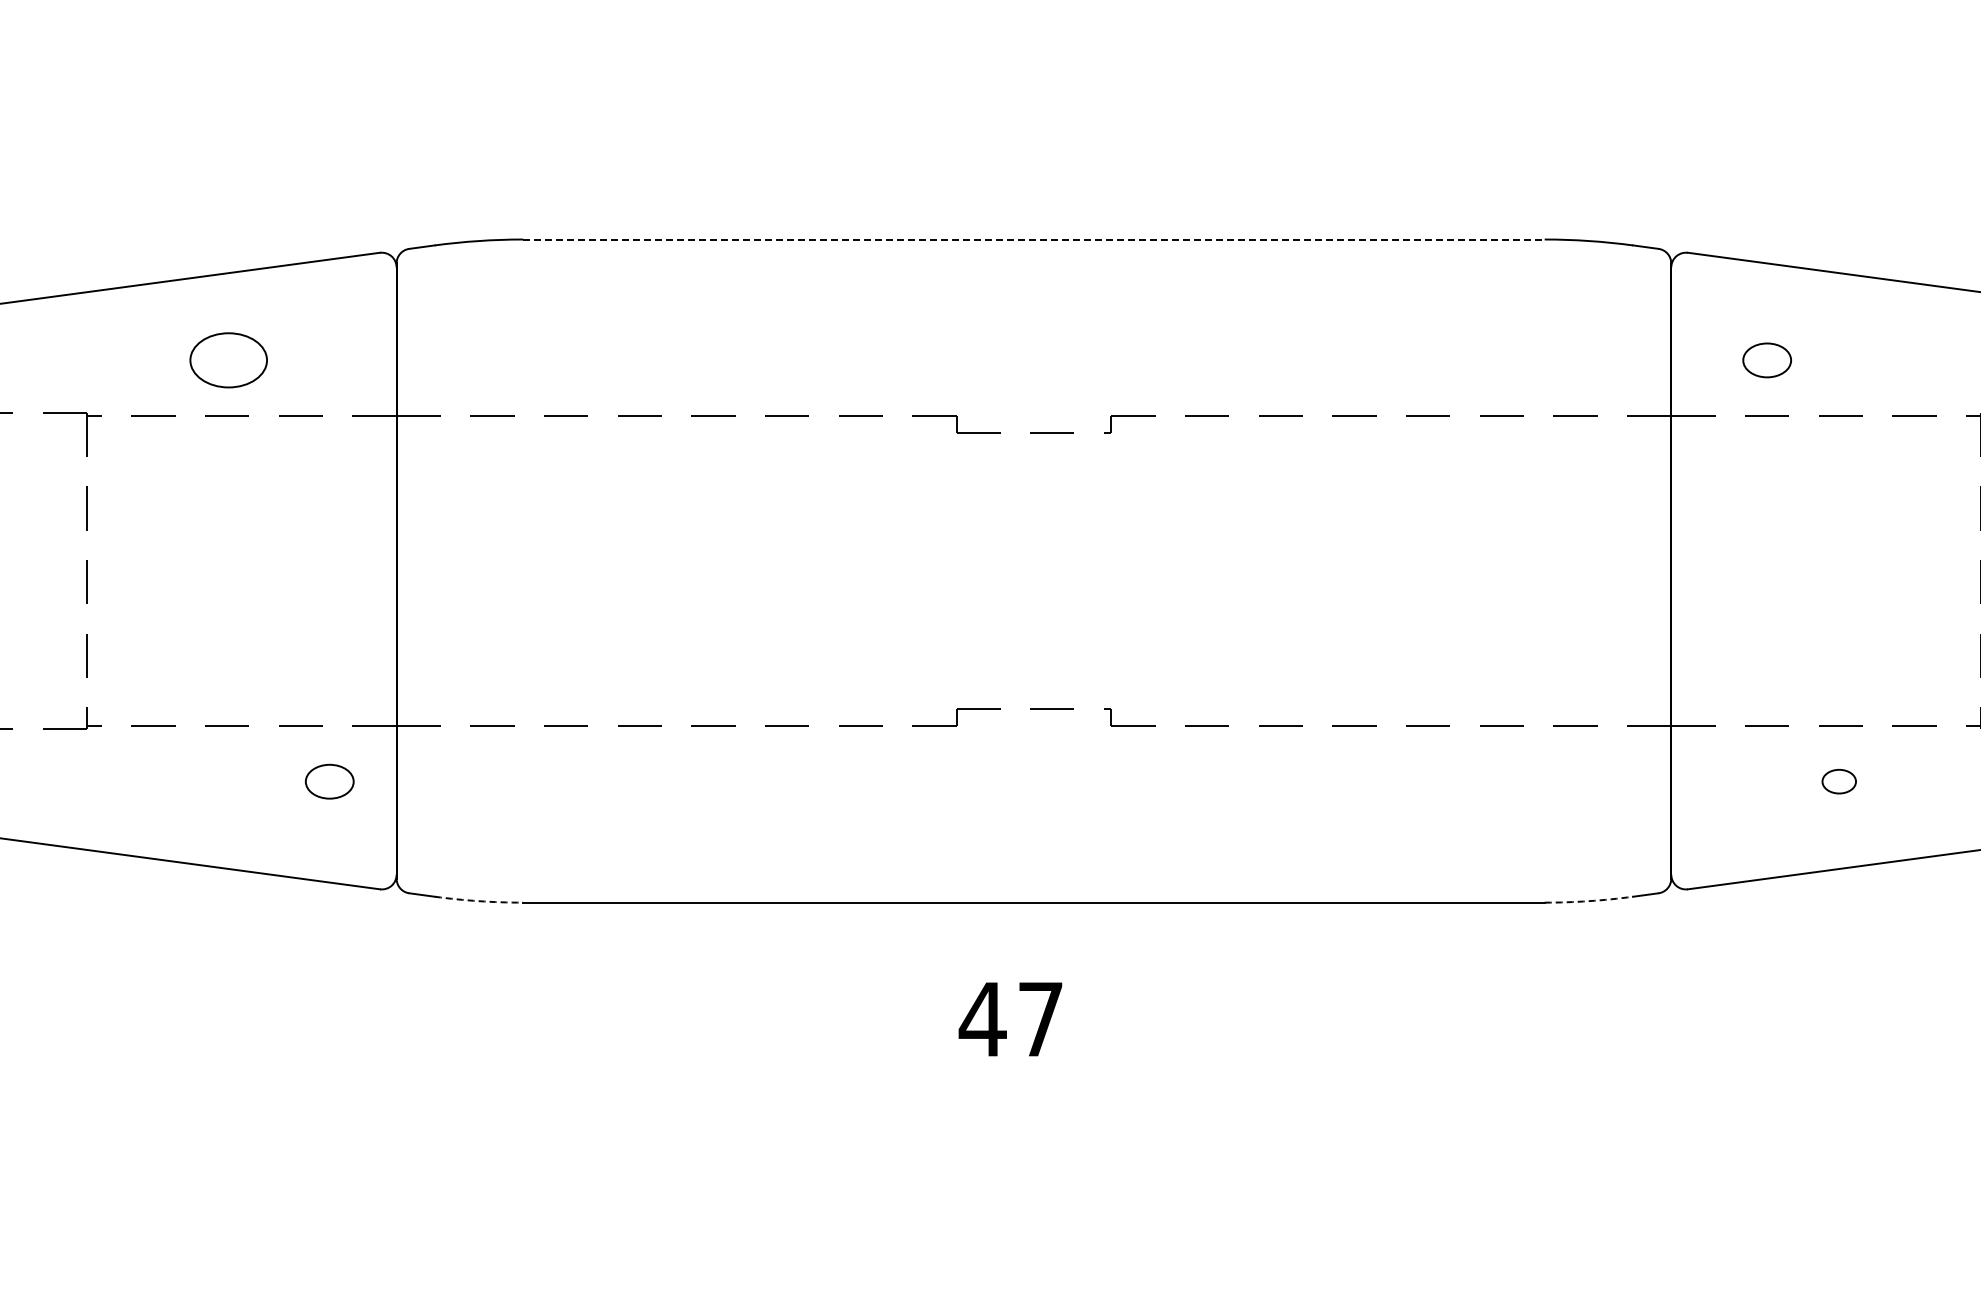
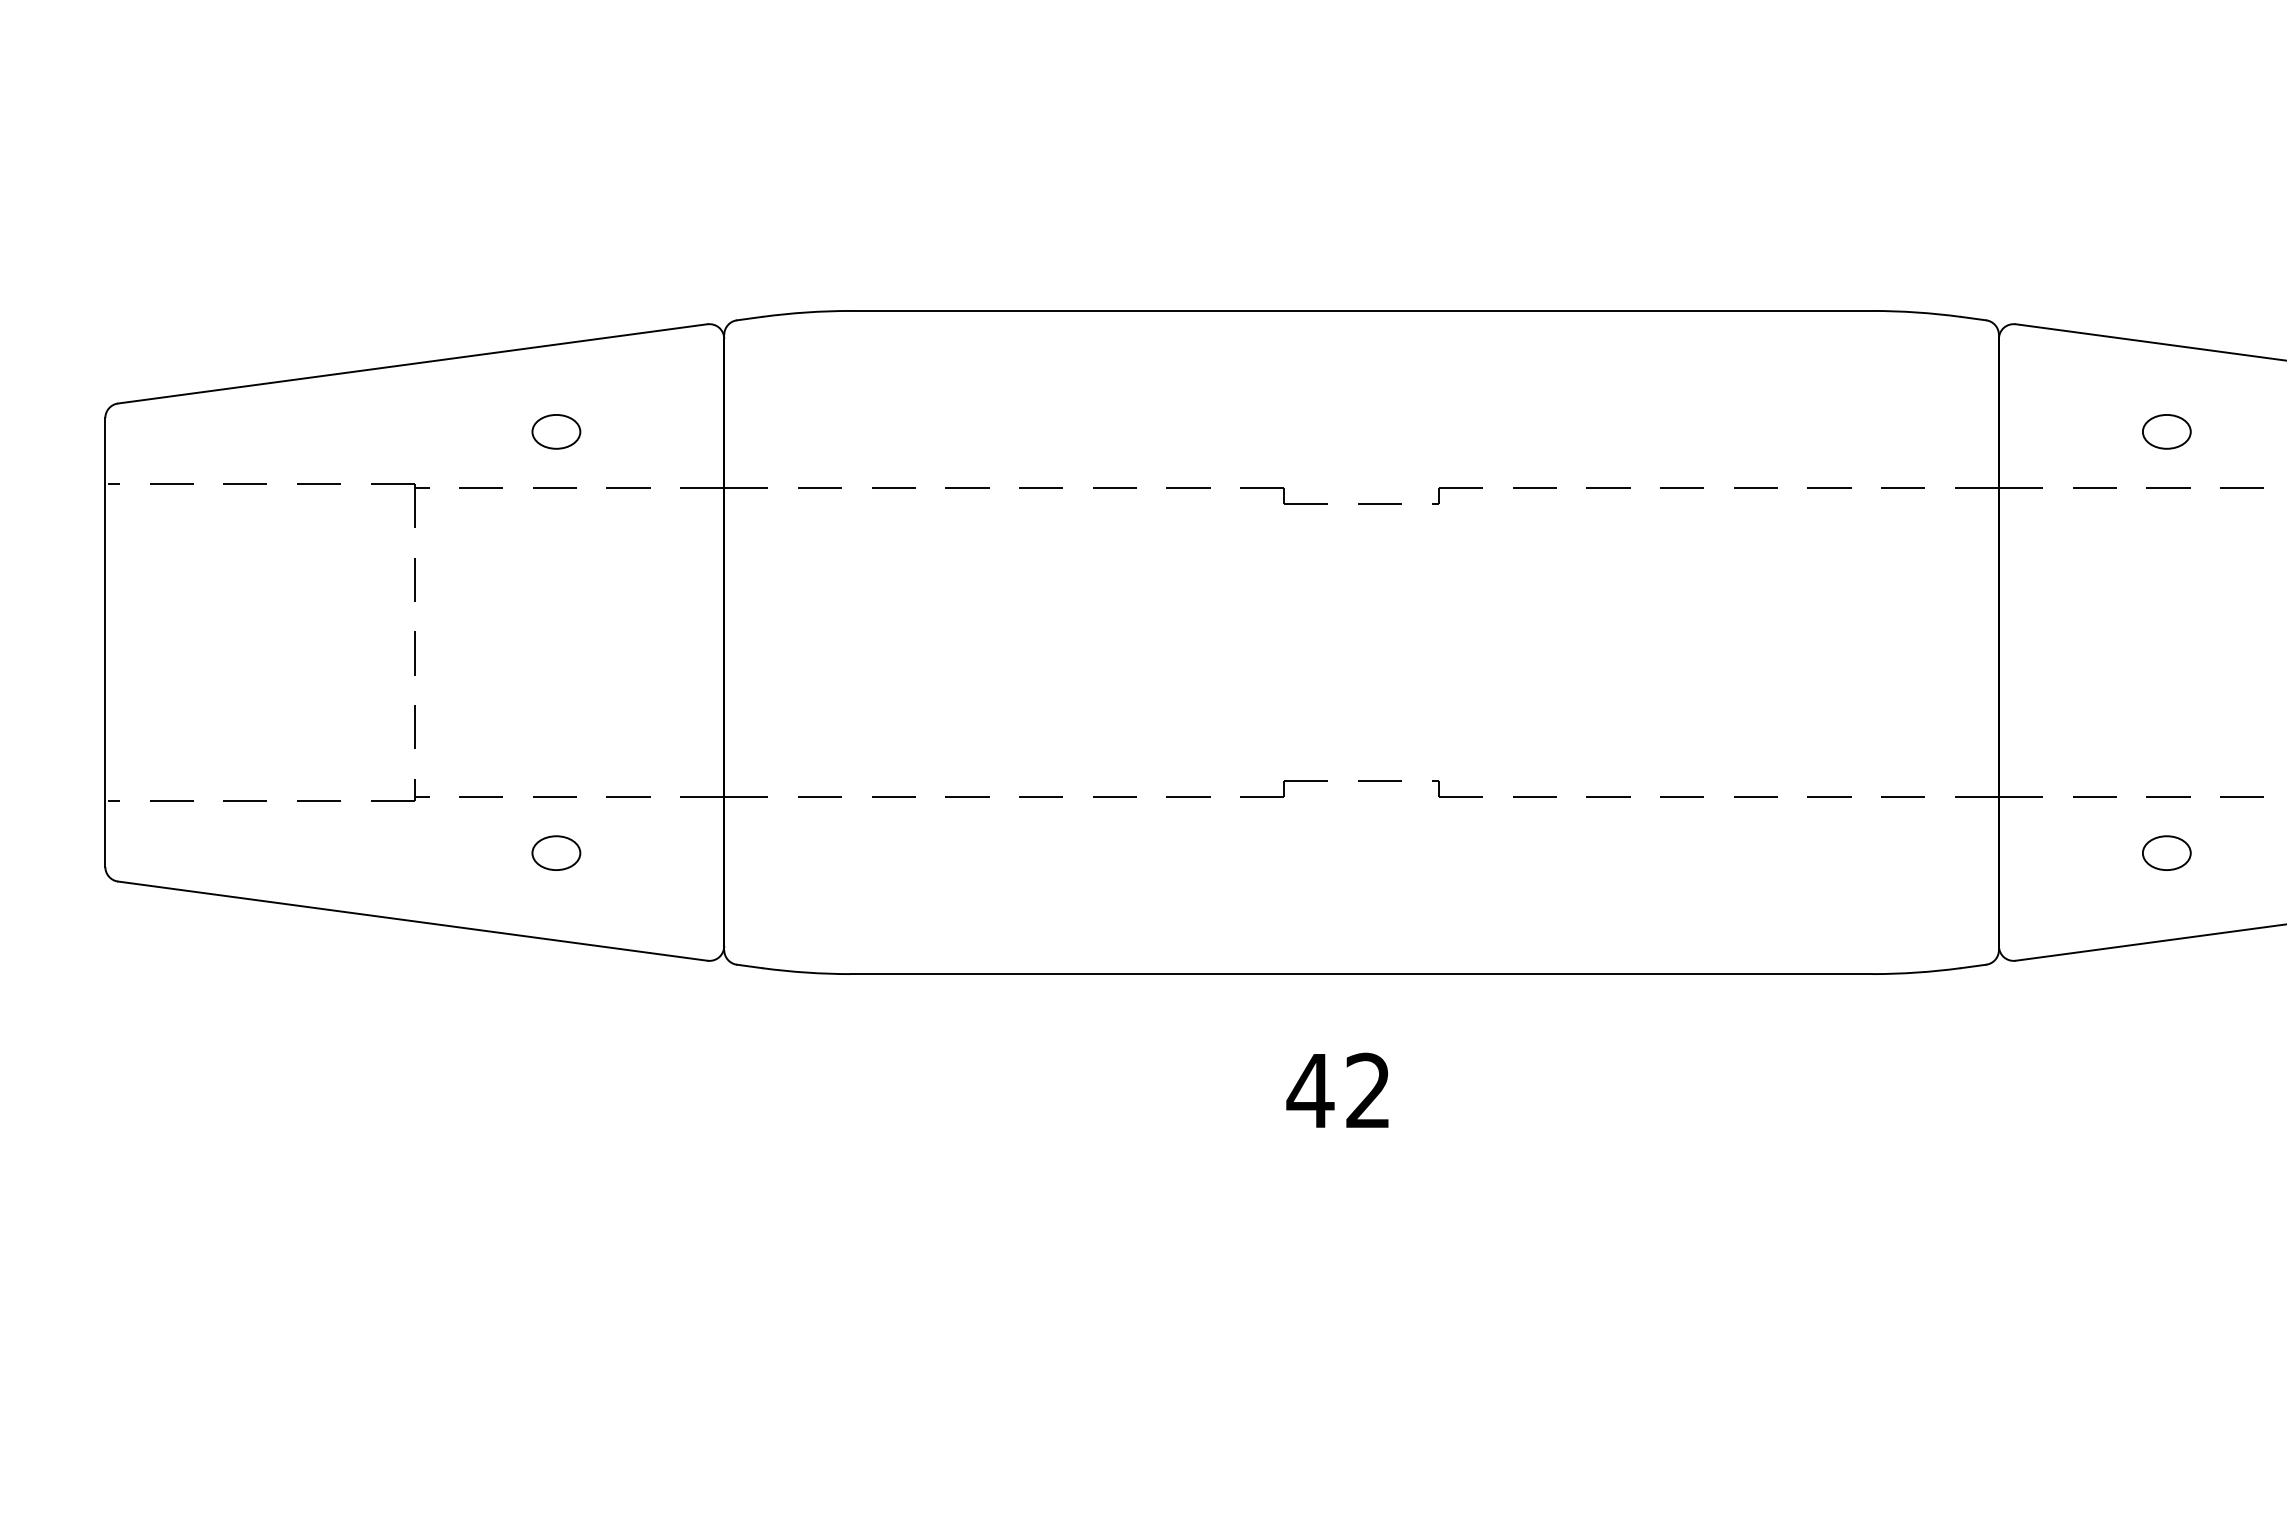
line: (1033, 239) -> (1361, 310), dashed -> solid
part: (228, 360) -> (556, 431), size x0.62
part: (1766, 360) -> (2166, 431), moved
part: (329, 781) -> (556, 852), moved
part: (1838, 781) -> (2166, 852), size x1.43
arc: (478, 901) -> (806, 972), dashed -> solid
arc: (1588, 901) -> (1916, 972), dashed -> solid
text: (1039, 1018) -> (1367, 1089), 47 -> 42

